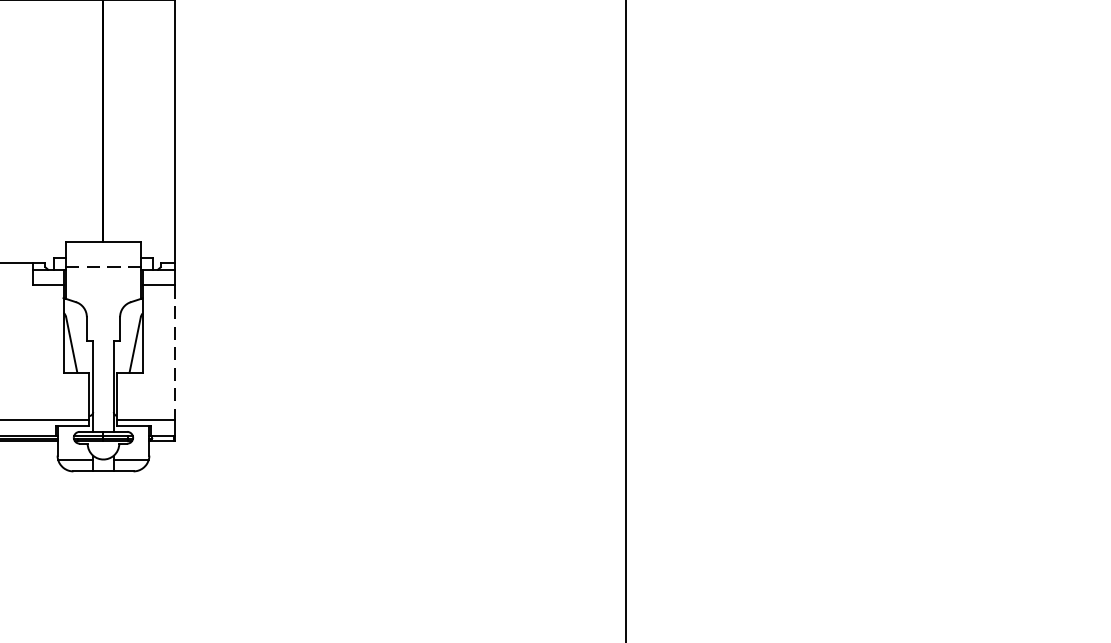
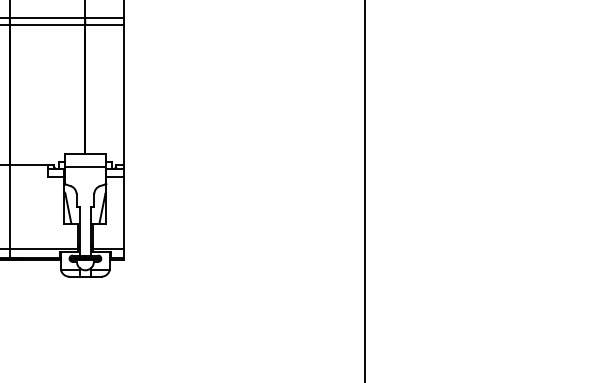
line: (101, 267) -> (84, 167), dashed -> solid
line: (174, 353) -> (123, 213), dashed -> solid

